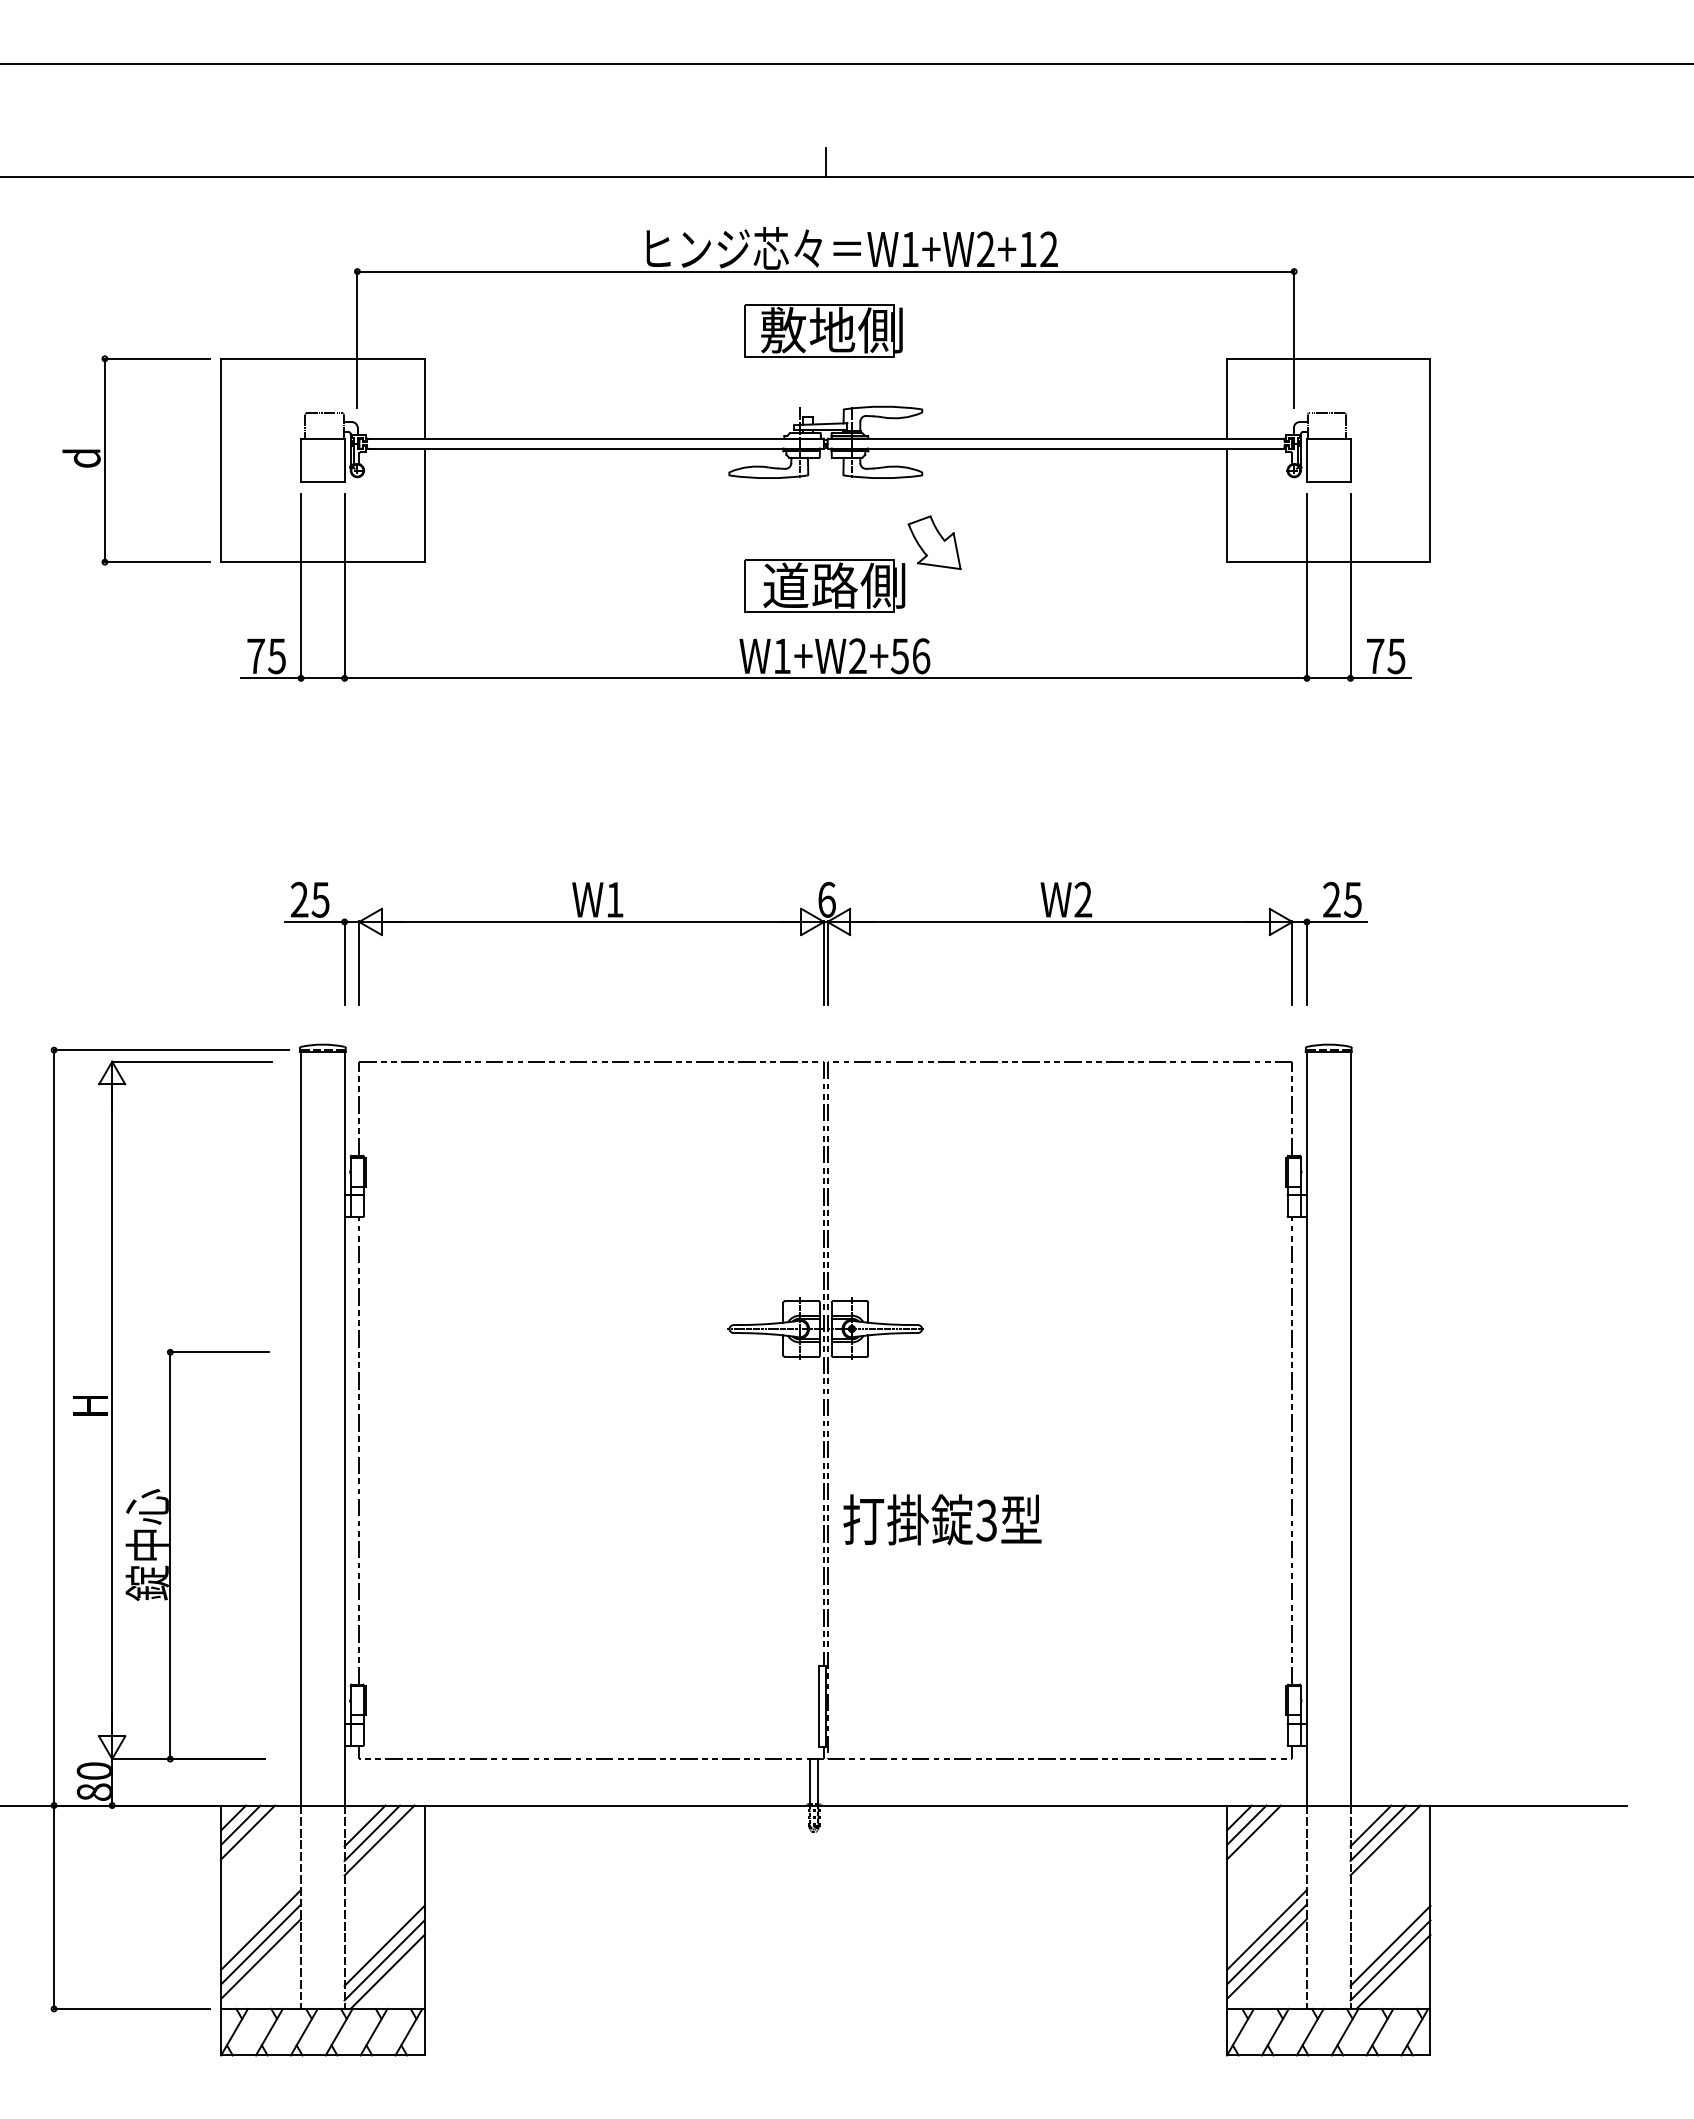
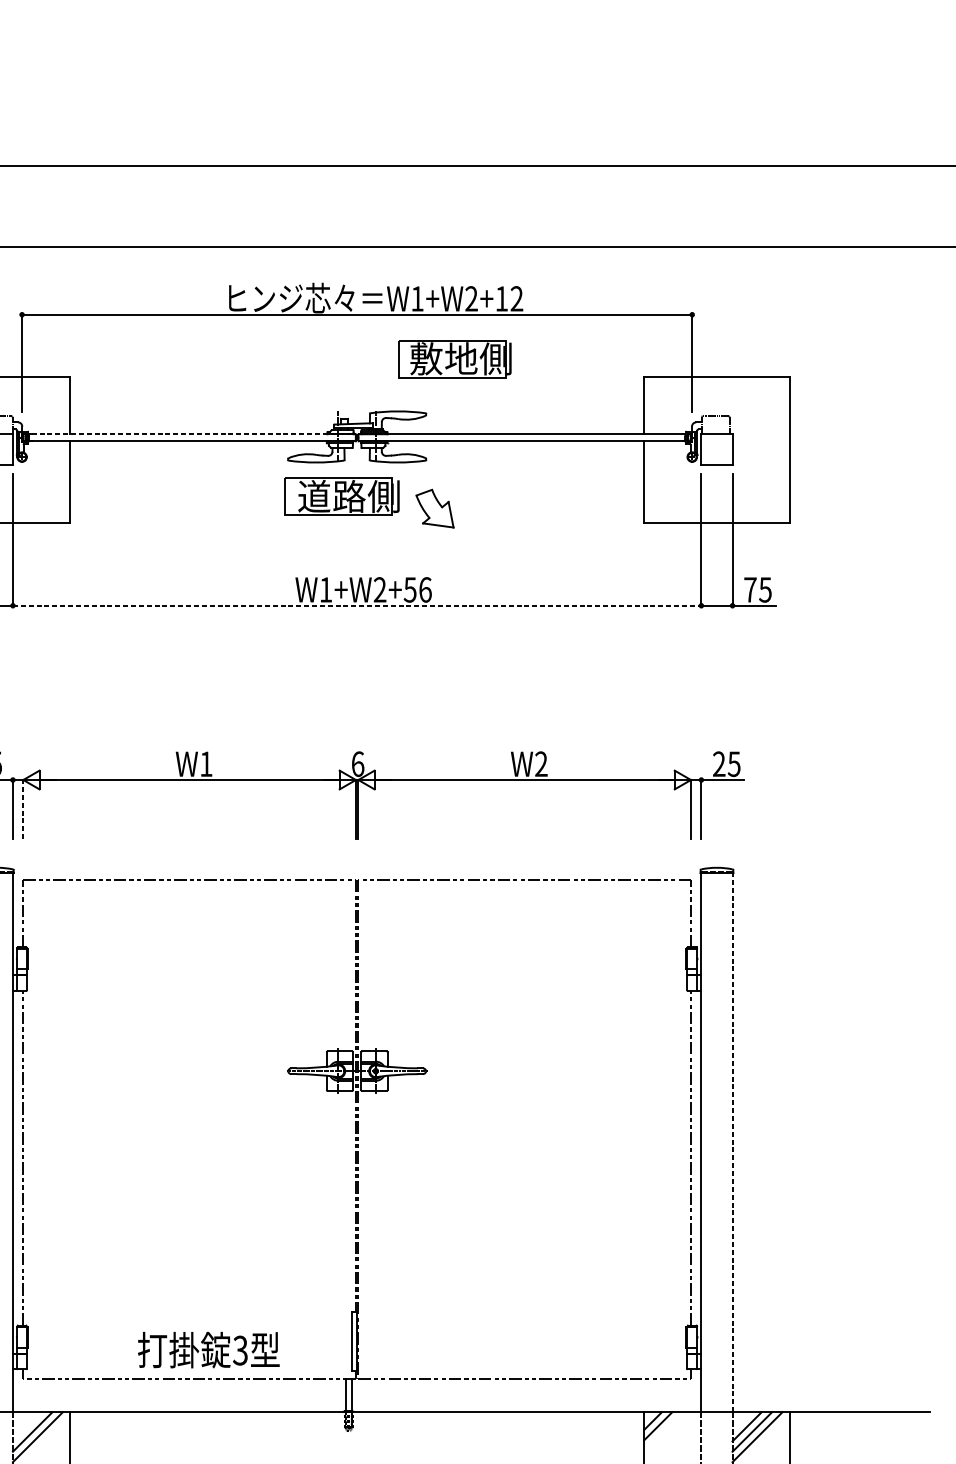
line: (825, 161) -> (356, 235), removed
part: (823, 330) -> (454, 359), moved
line: (597, 438) -> (193, 434), solid -> dashed
part: (824, 585) -> (341, 496), moved
line: (826, 678) -> (357, 605), solid -> dashed
line: (359, 963) -> (23, 809), solid -> dashed
line: (1350, 1428) -> (732, 1142), solid -> dashed
text: (942, 1519) -> (208, 1349), moved
line: (364, 1825) -> (27, 1426), removed
line: (1253, 1832) -> (663, 1431), removed

